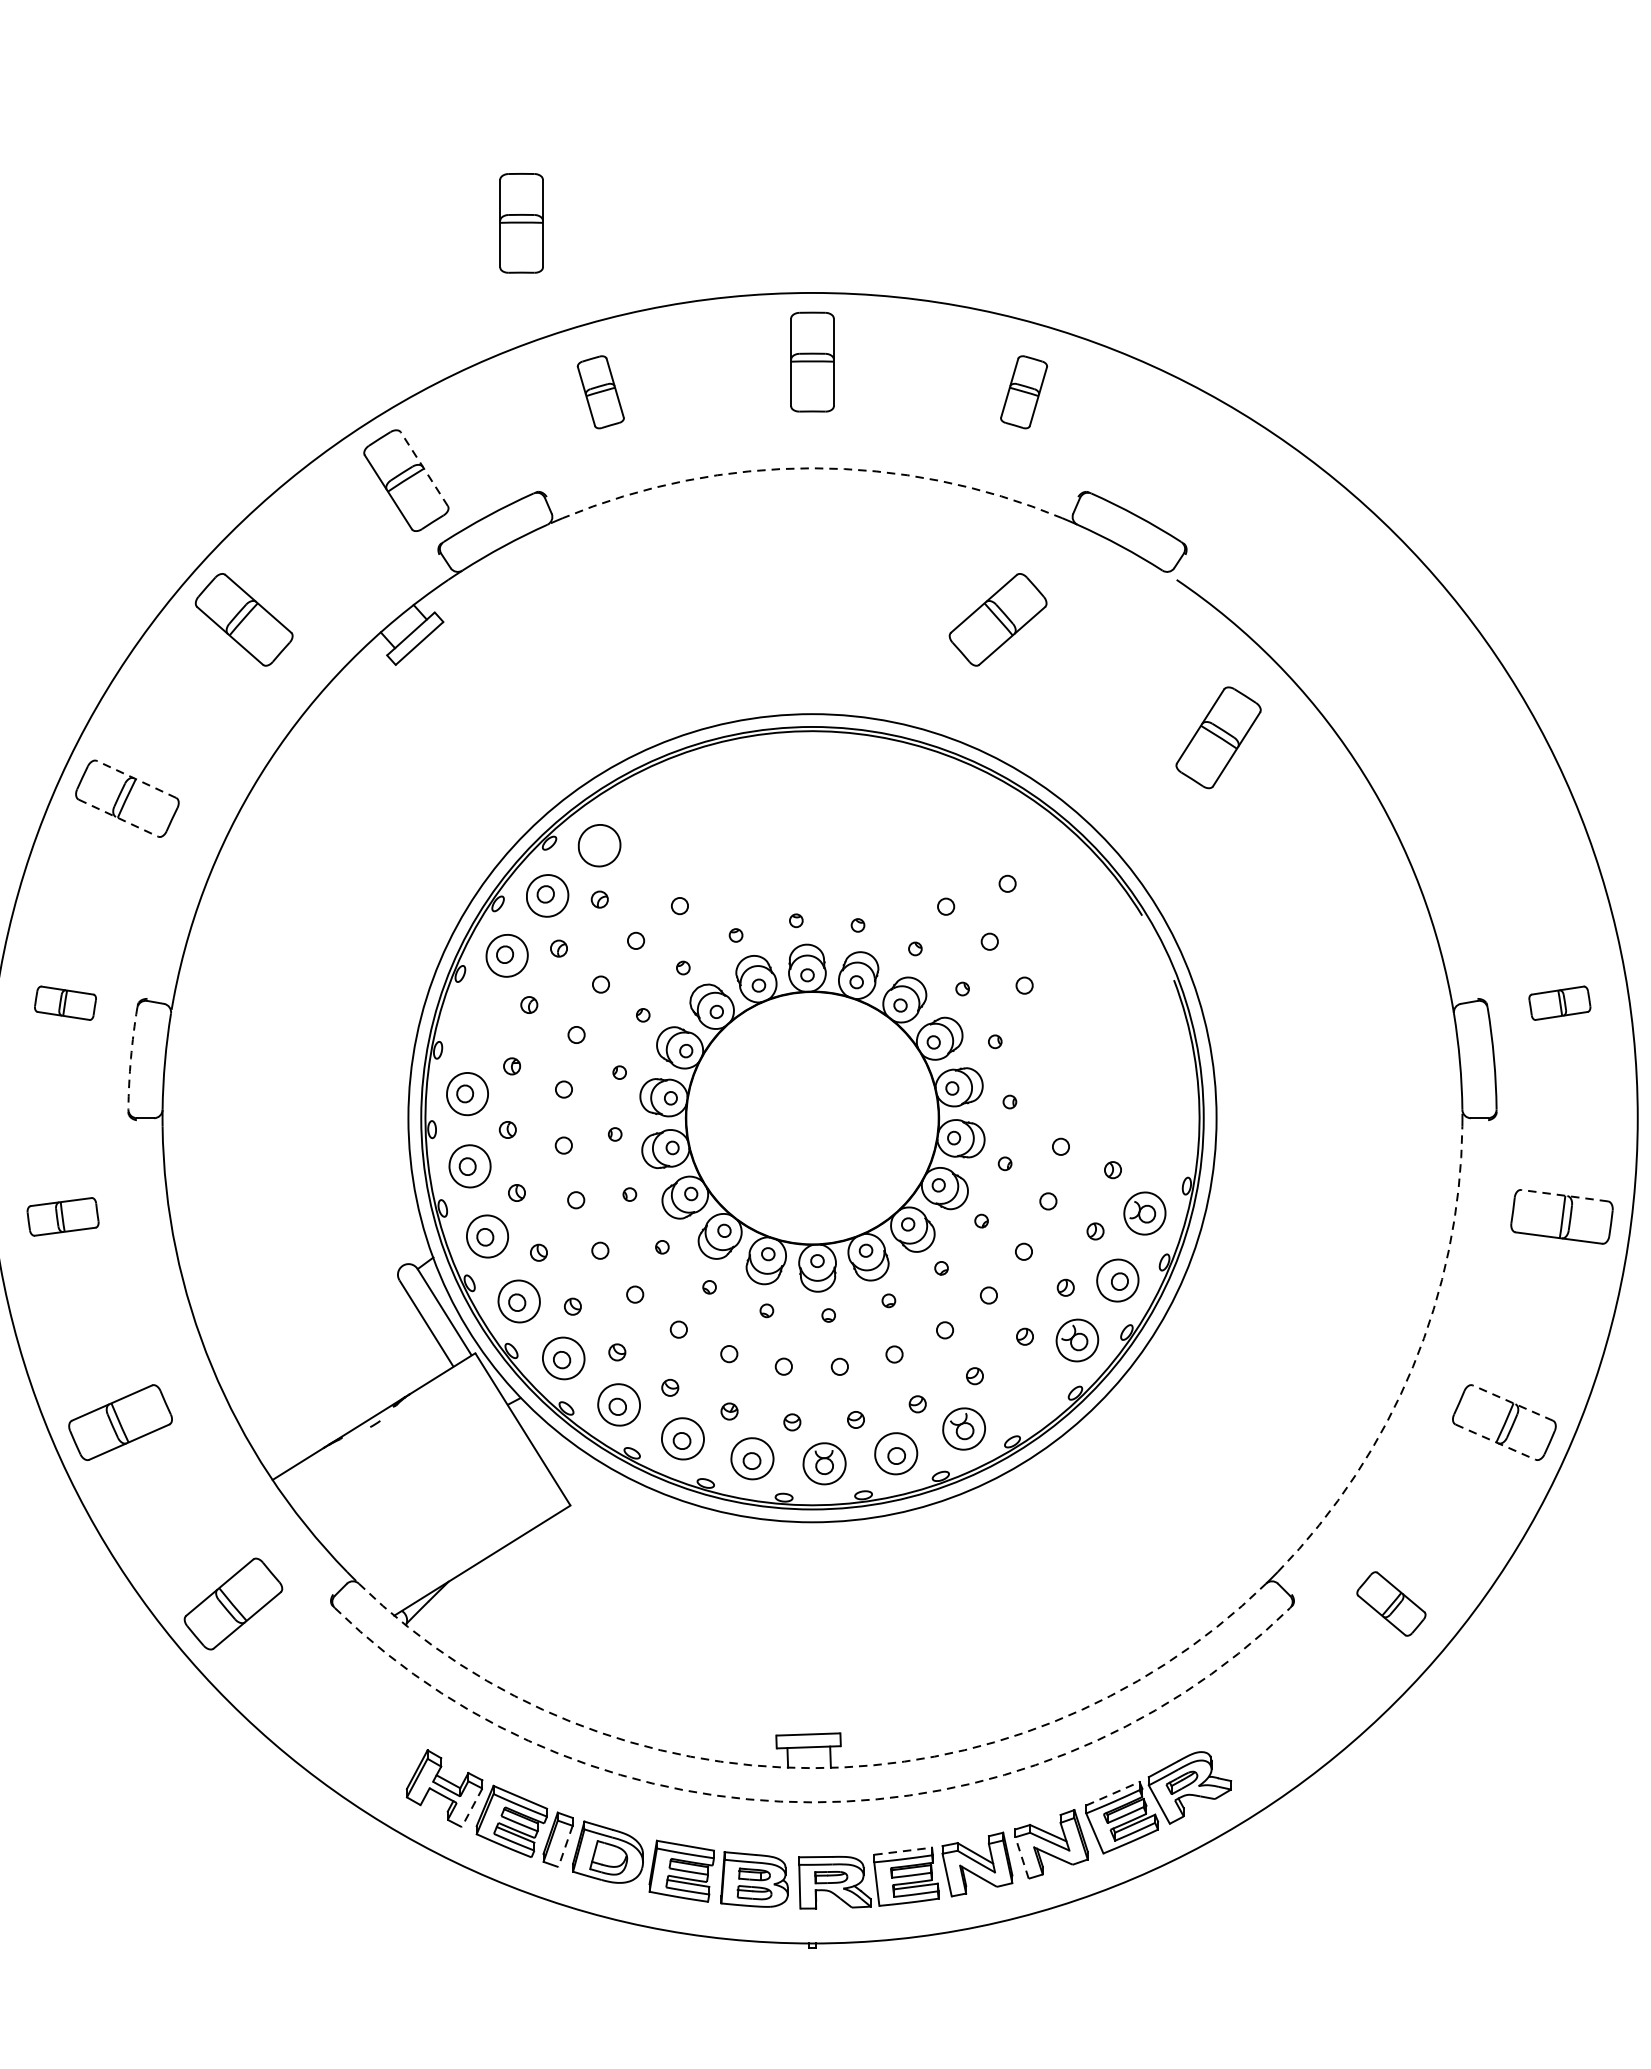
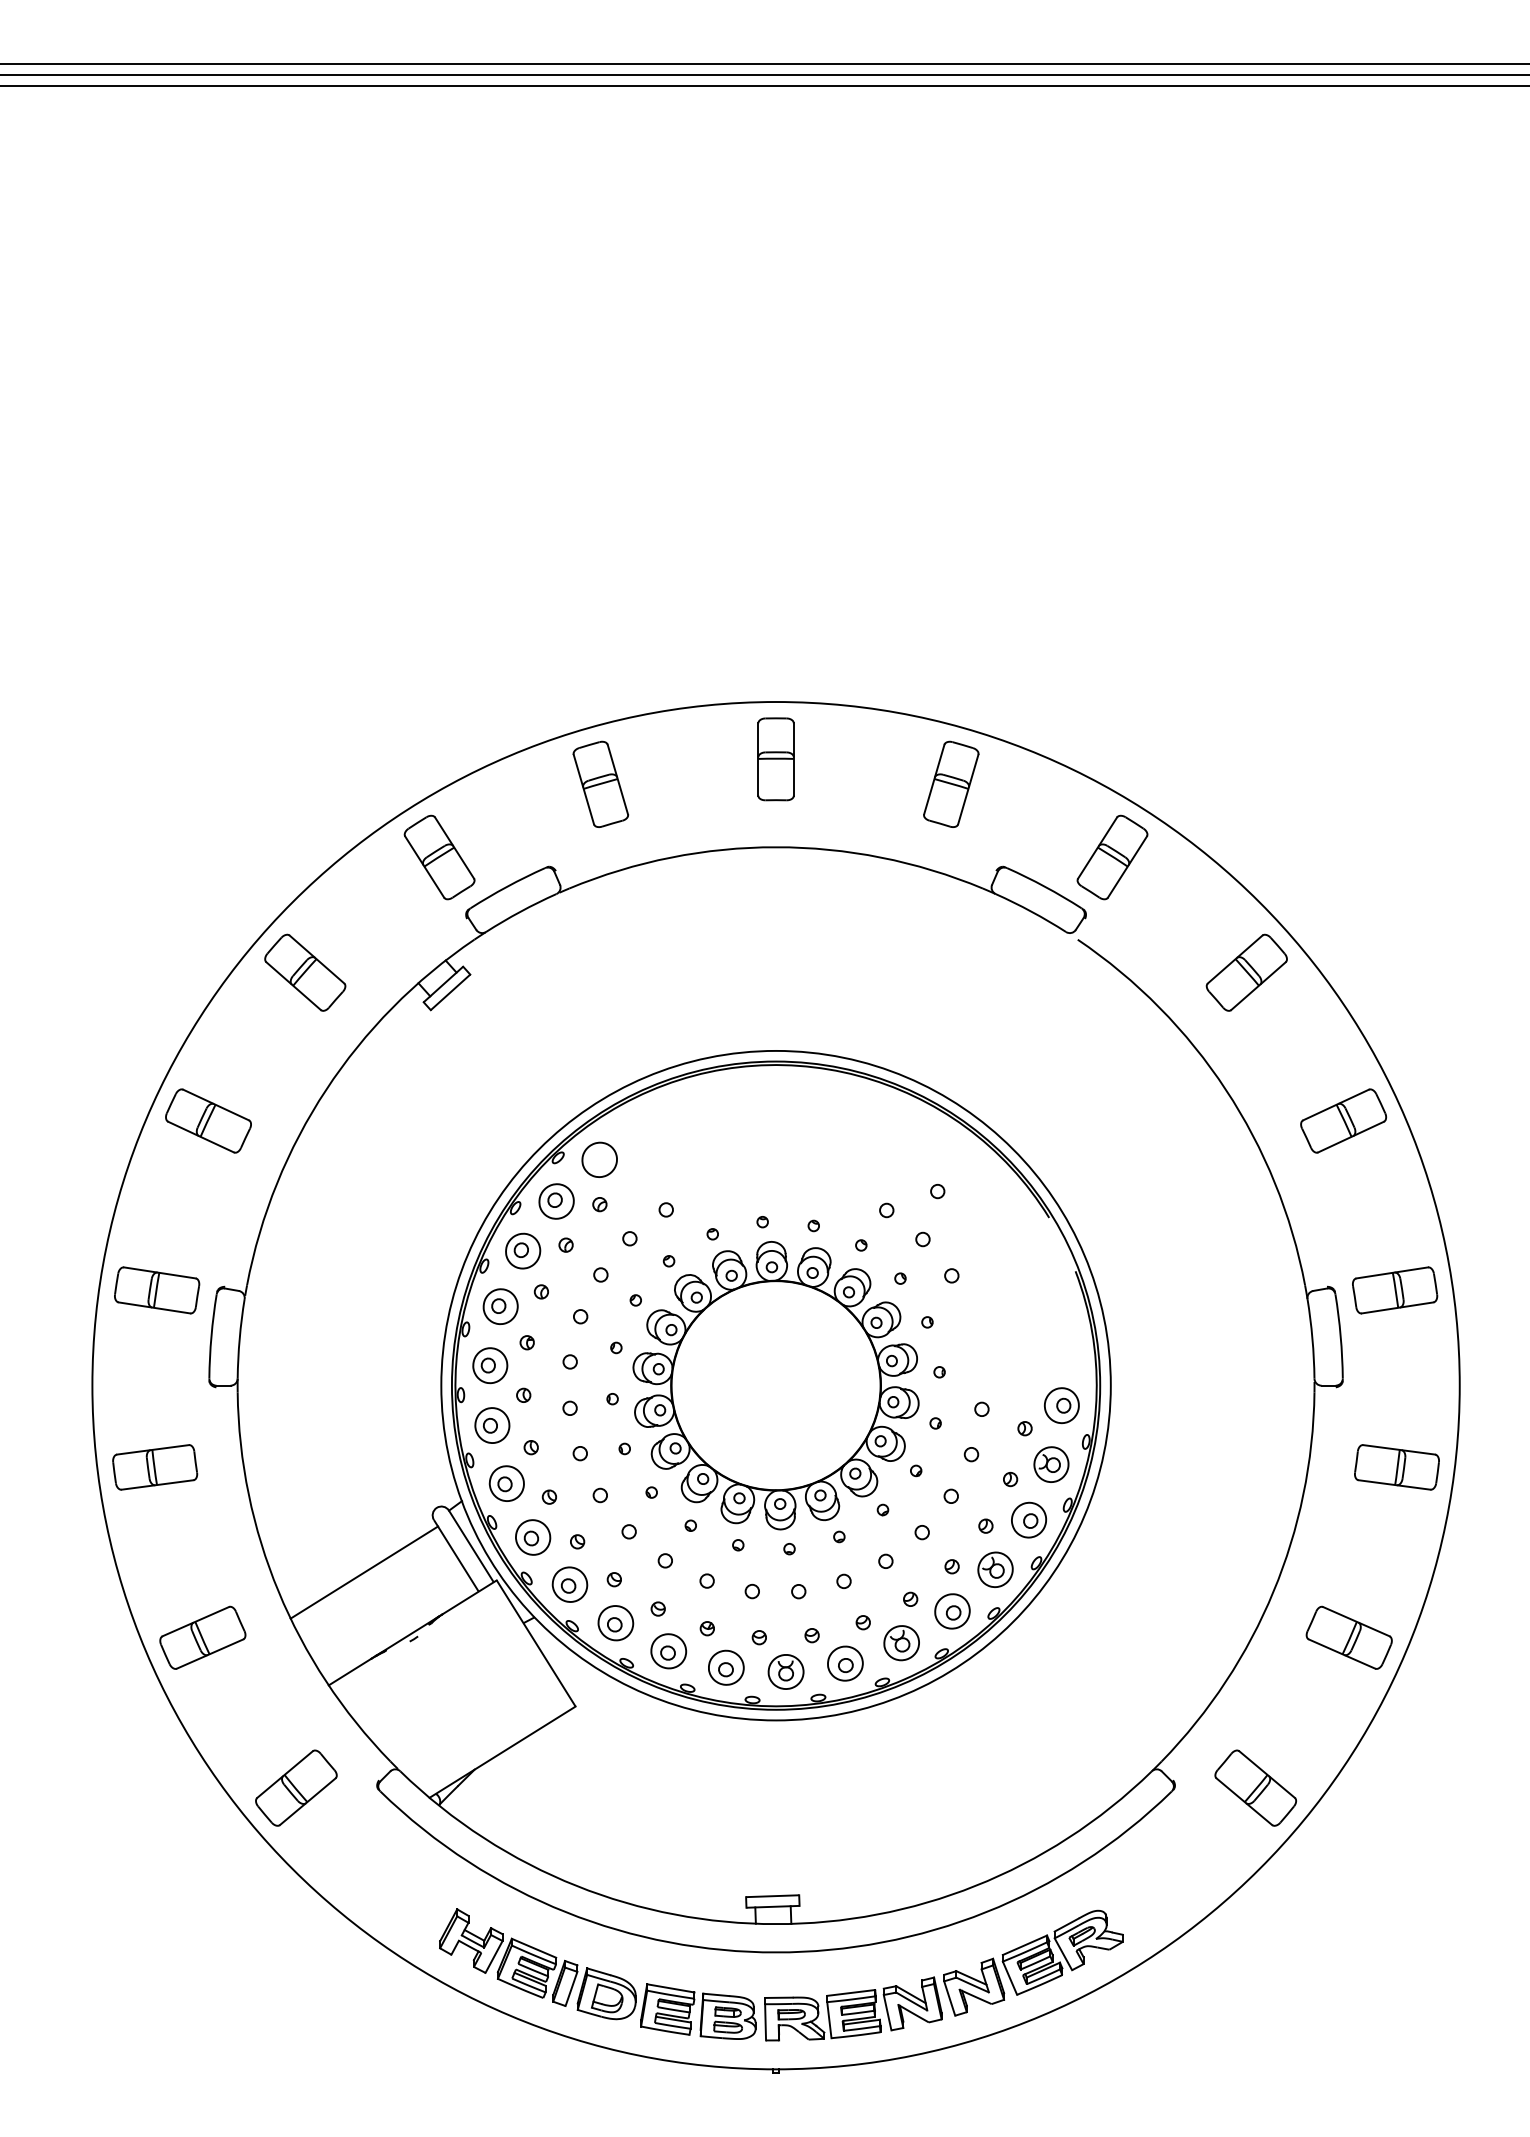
part: (520, 223) -> (534, 644), removed
part: (600, 391) -> (600, 783), size x1.43
part: (1024, 391) -> (951, 783), size x1.43
line: (424, 468) -> (454, 847), dashed -> solid
arc: (813, 468) -> (776, 847), dashed -> solid
part: (997, 619) -> (1246, 972), moved
part: (1218, 737) -> (1112, 857), moved
line: (135, 778) -> (215, 1104), dashed -> solid
part: (1497, 798) -> (1343, 1120), added
line: (118, 818) -> (201, 1137), dashed -> solid
part: (65, 1003) -> (157, 1290), size x1.67
part: (1560, 1003) -> (1395, 1290), size x1.67
part: (479, 1022) -> (500, 1306), added
arc: (130, 1058) -> (211, 1336), dashed -> solid
part: (1157, 1142) -> (1061, 1405), added
line: (1563, 1195) -> (1398, 1449), dashed -> solid
part: (63, 1216) -> (155, 1467), size x1.43
line: (315, 1343) -> (364, 1572), added
arc: (1412, 1366) -> (1273, 1591), dashed -> solid
part: (1025, 1390) -> (952, 1611), added
line: (1511, 1402) -> (1355, 1621), dashed -> solid
line: (1496, 1442) -> (1342, 1654), dashed -> solid
part: (1391, 1603) -> (1255, 1787), size x1.43
arc: (813, 1768) -> (776, 1924), dashed -> solid
line: (1113, 1793) -> (1025, 1945), dashed -> solid
arc: (813, 1802) -> (776, 1952), dashed -> solid
line: (471, 1808) -> (493, 1957), dashed -> solid
line: (565, 1847) -> (571, 1989), dashed -> solid
line: (903, 1850) -> (851, 1992), dashed -> solid
line: (1021, 1857) -> (949, 1998), dashed -> solid

